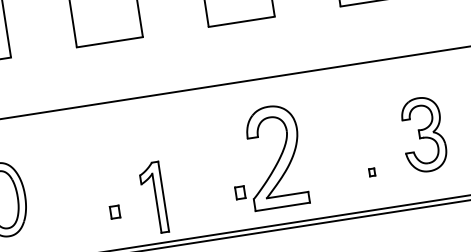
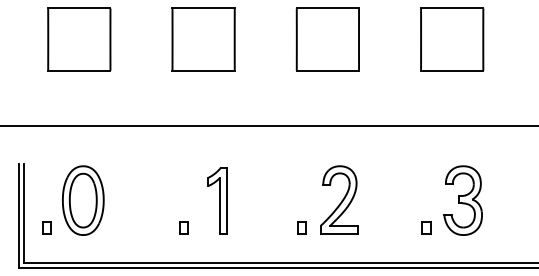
part: (422, 134) -> (462, 200), moved
part: (275, 156) -> (339, 199), size x0.71
part: (372, 171) -> (426, 227), size x1.67
part: (153, 198) -> (217, 200), moved

